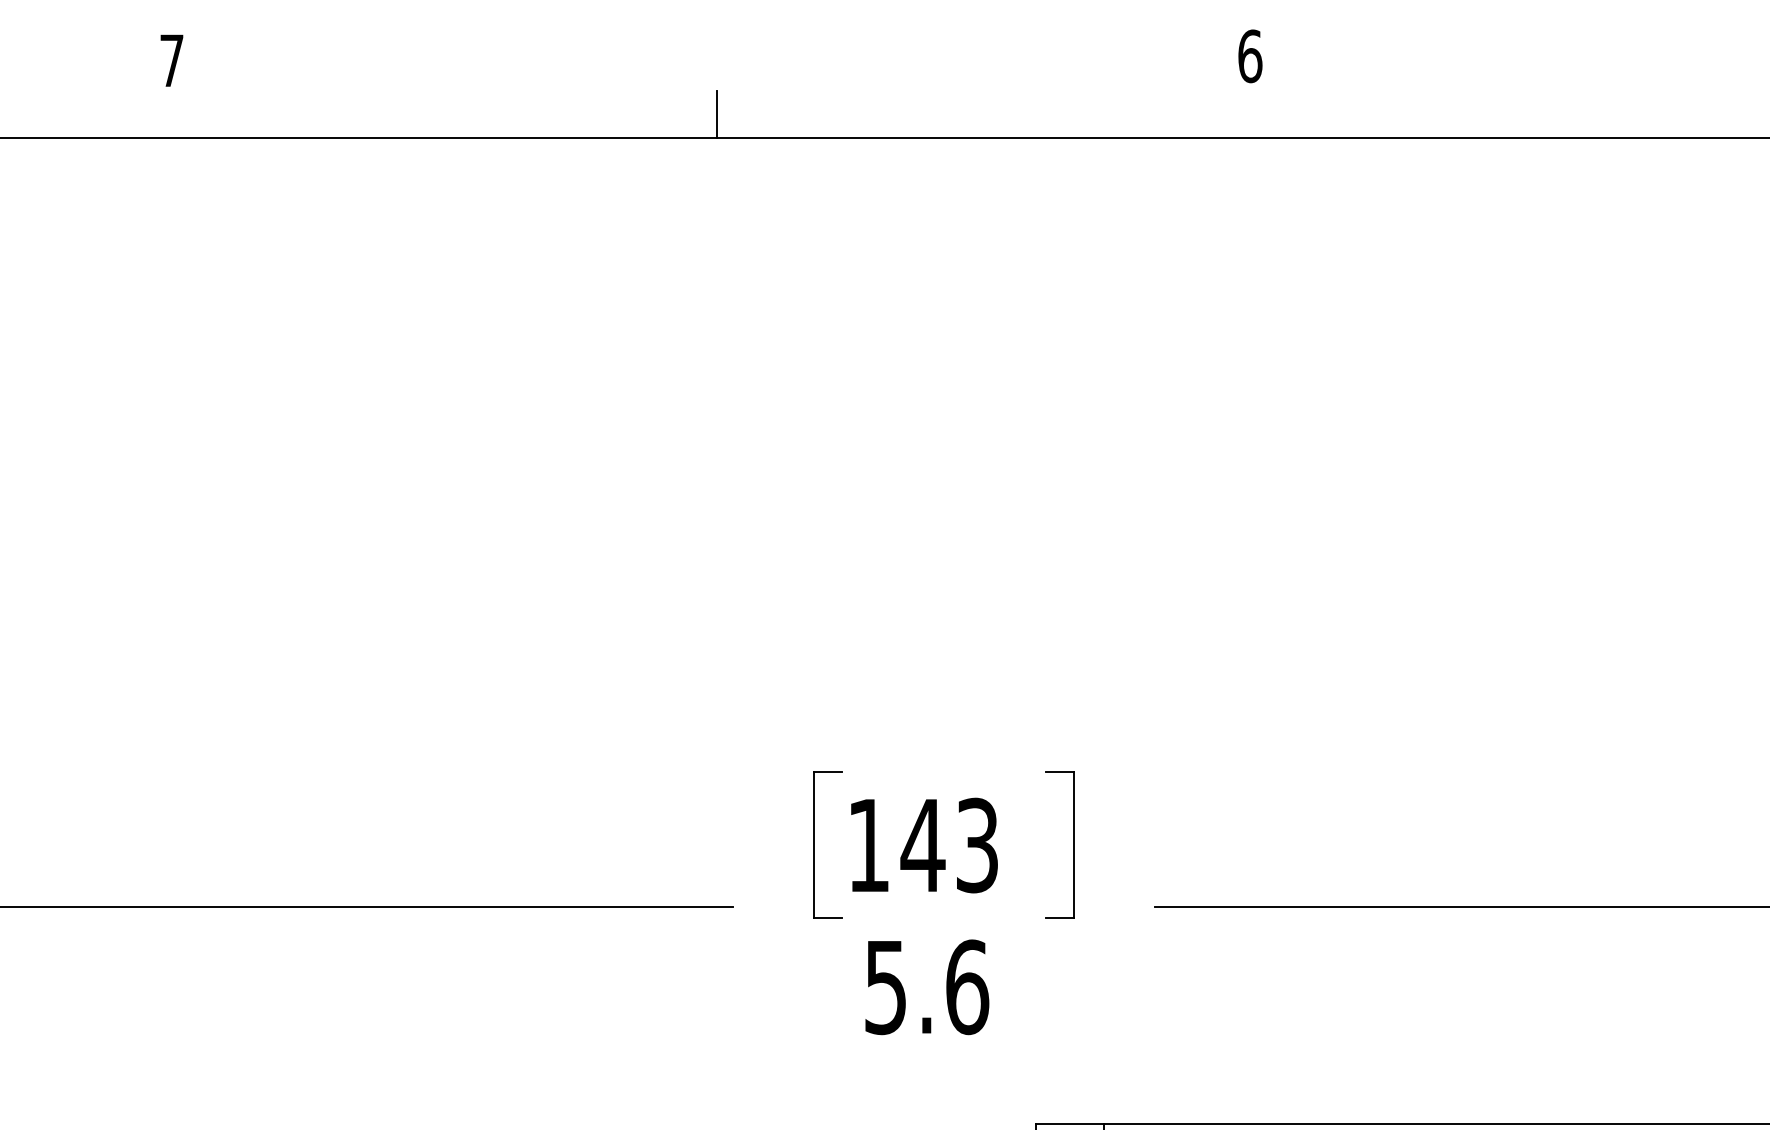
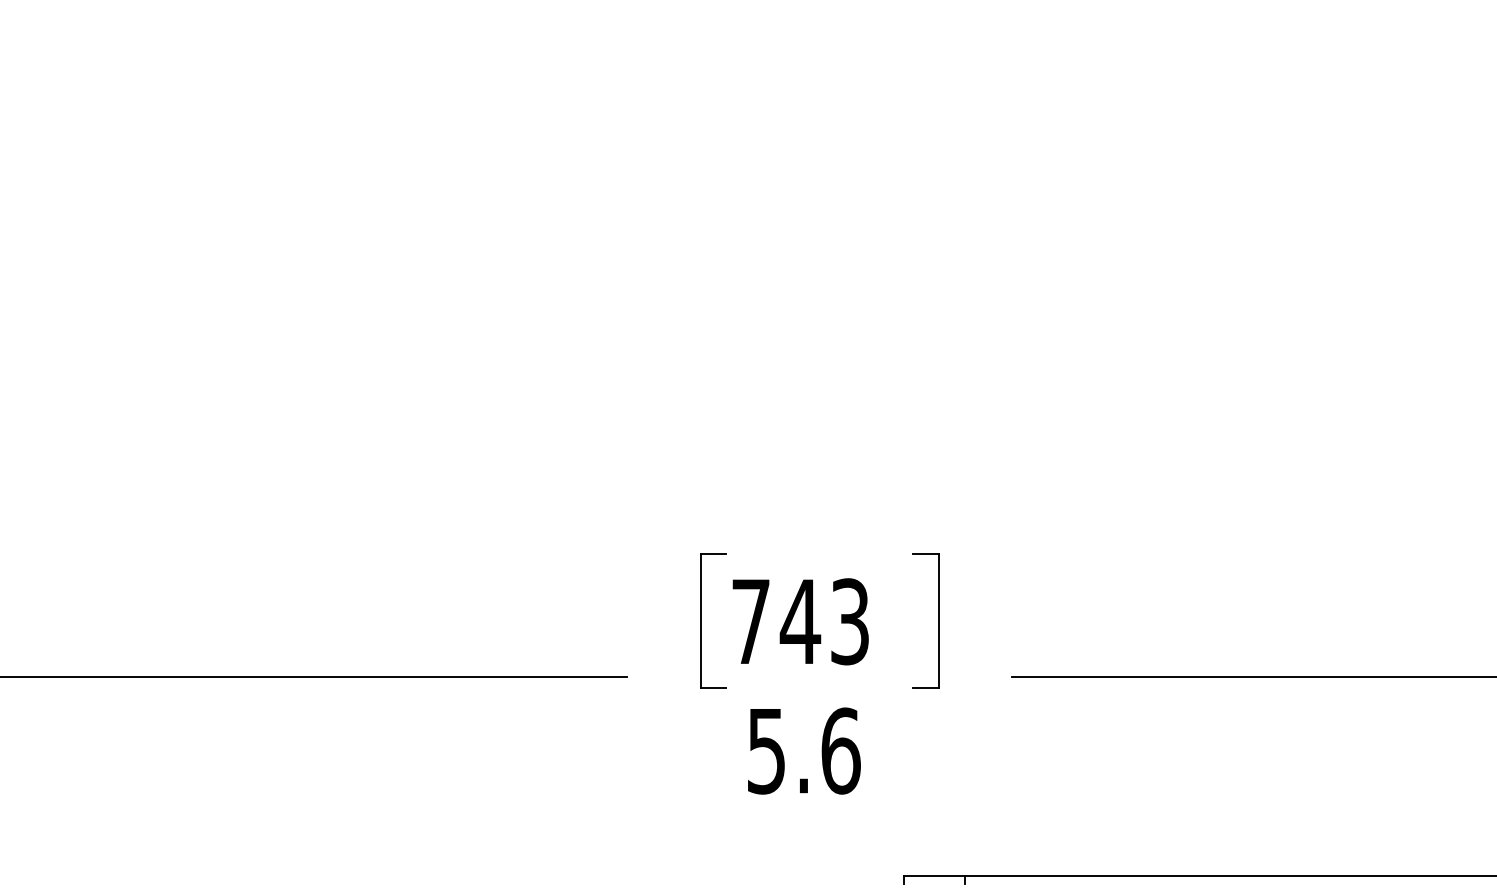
text: (868, 845) -> (750, 621), 143 -> 743

